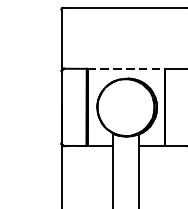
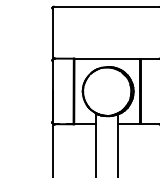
line: (126, 68) -> (107, 58), dashed -> solid

